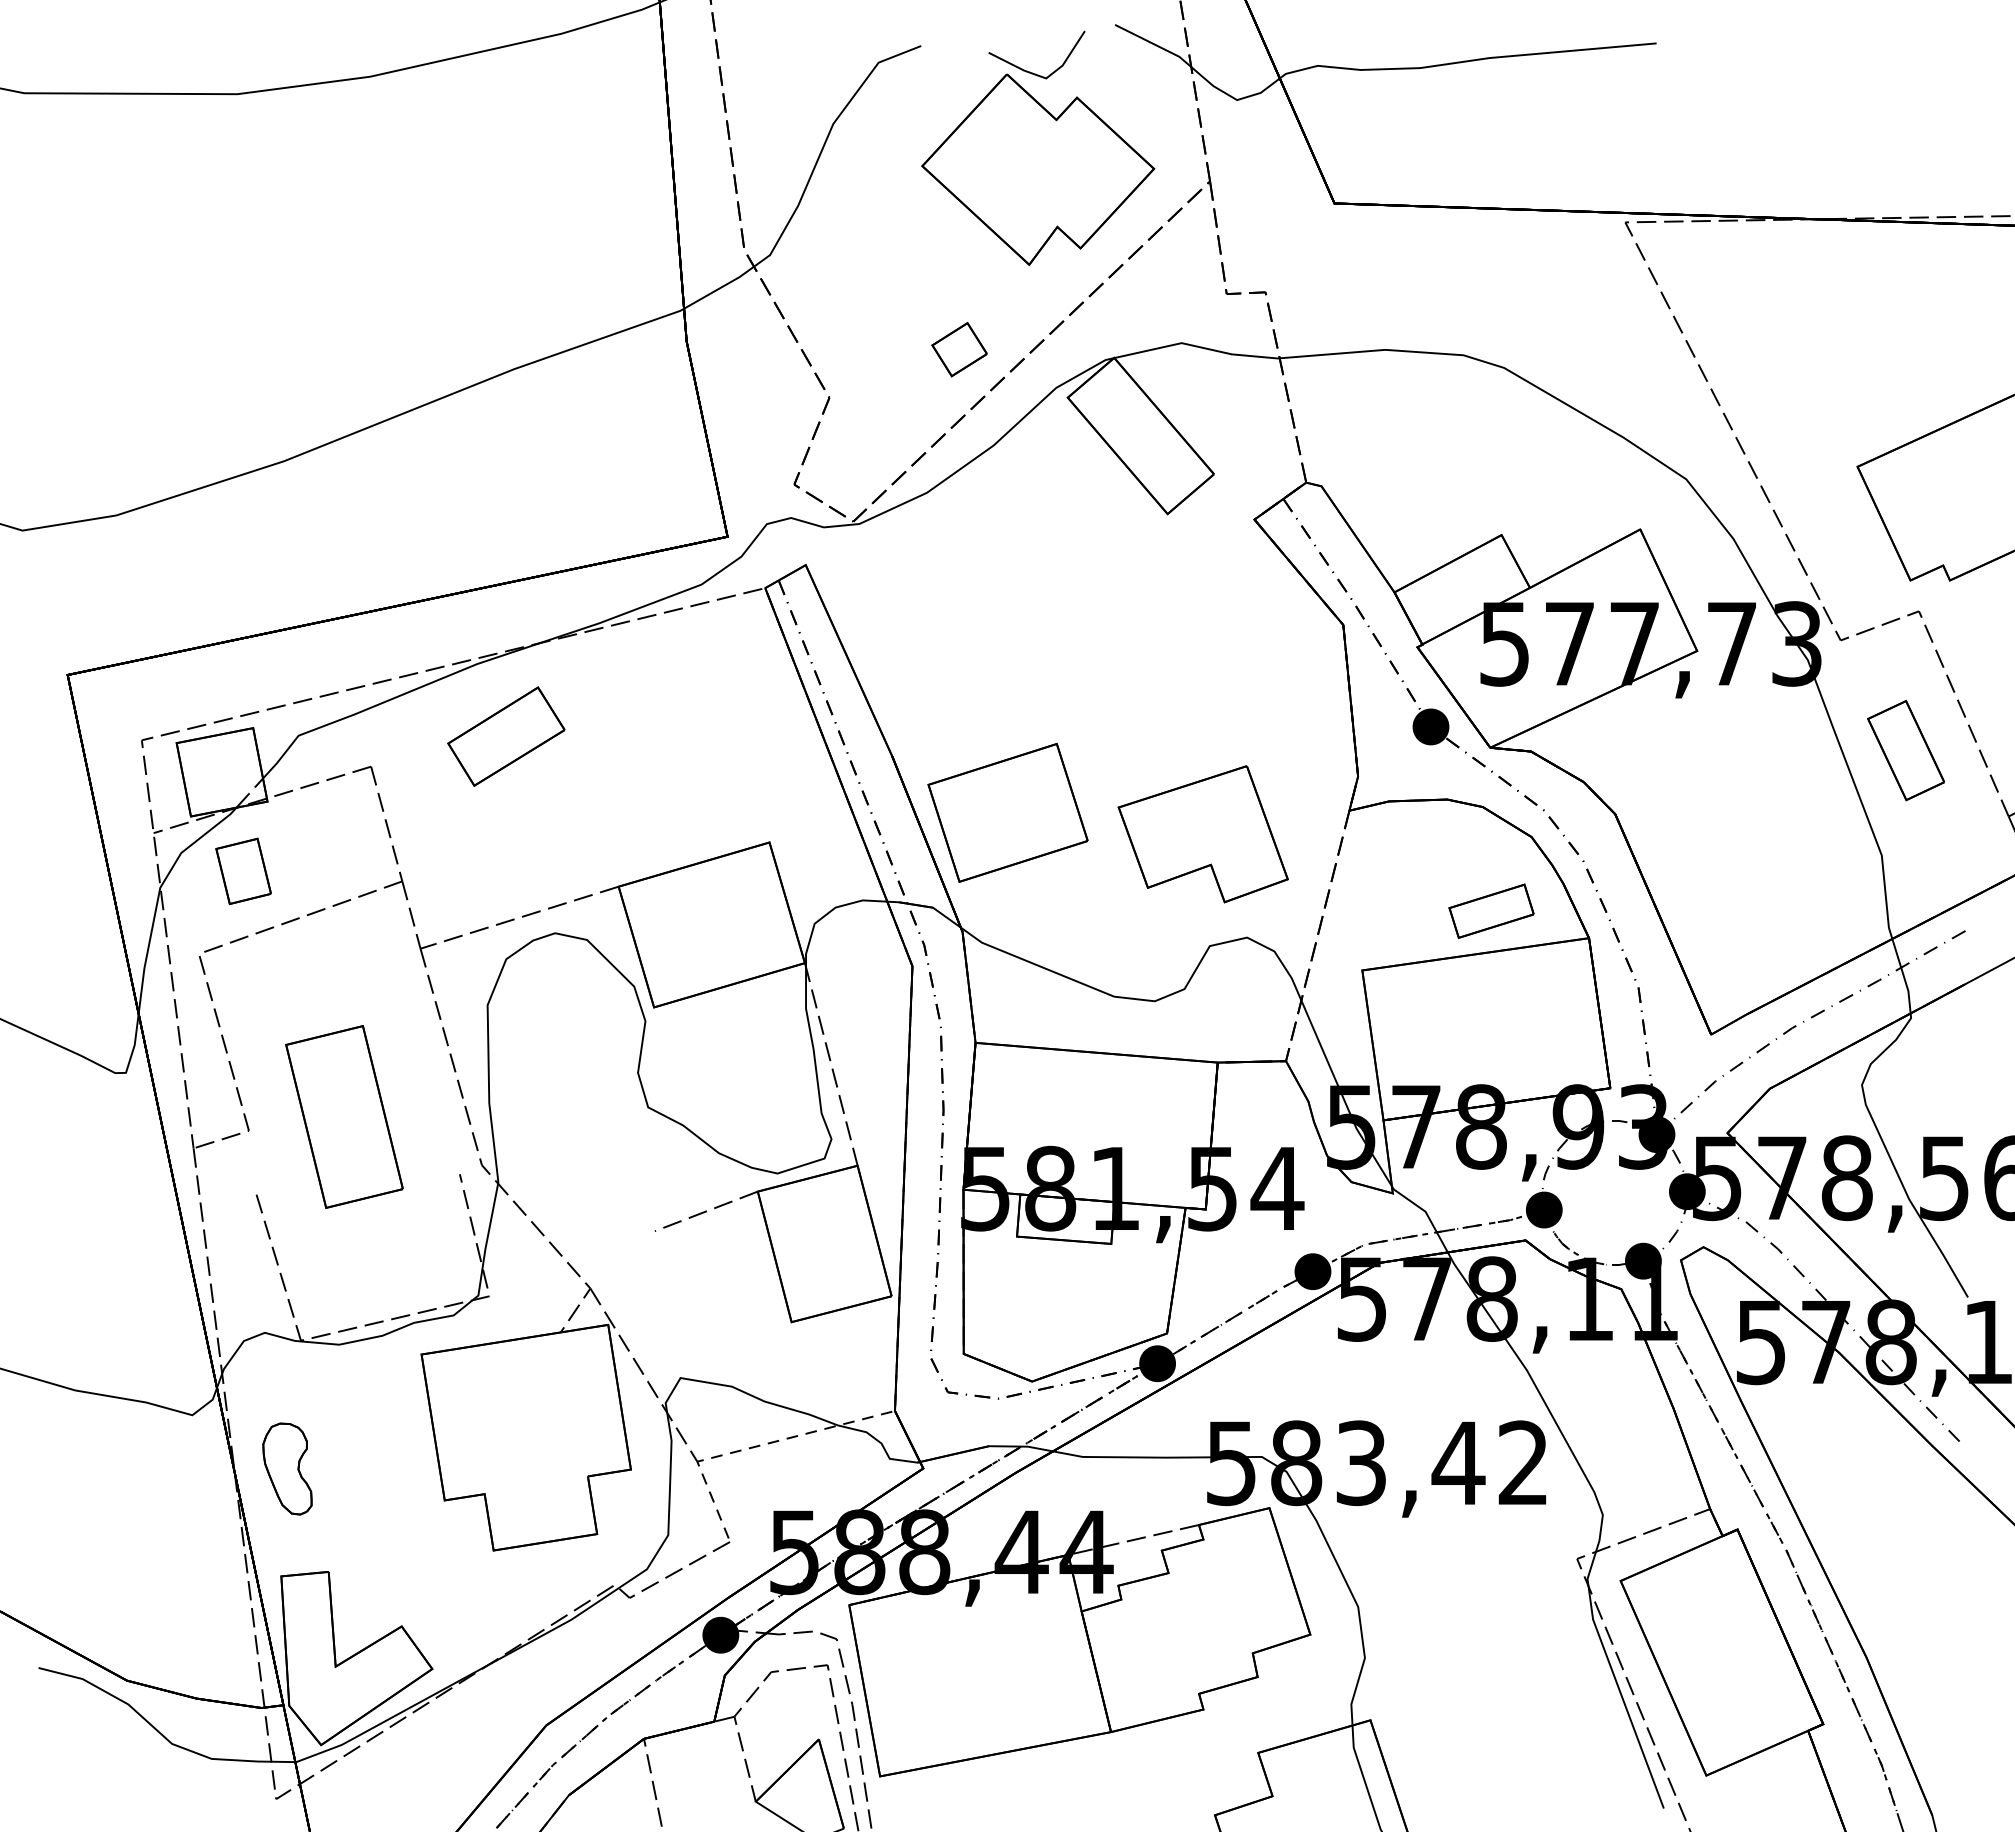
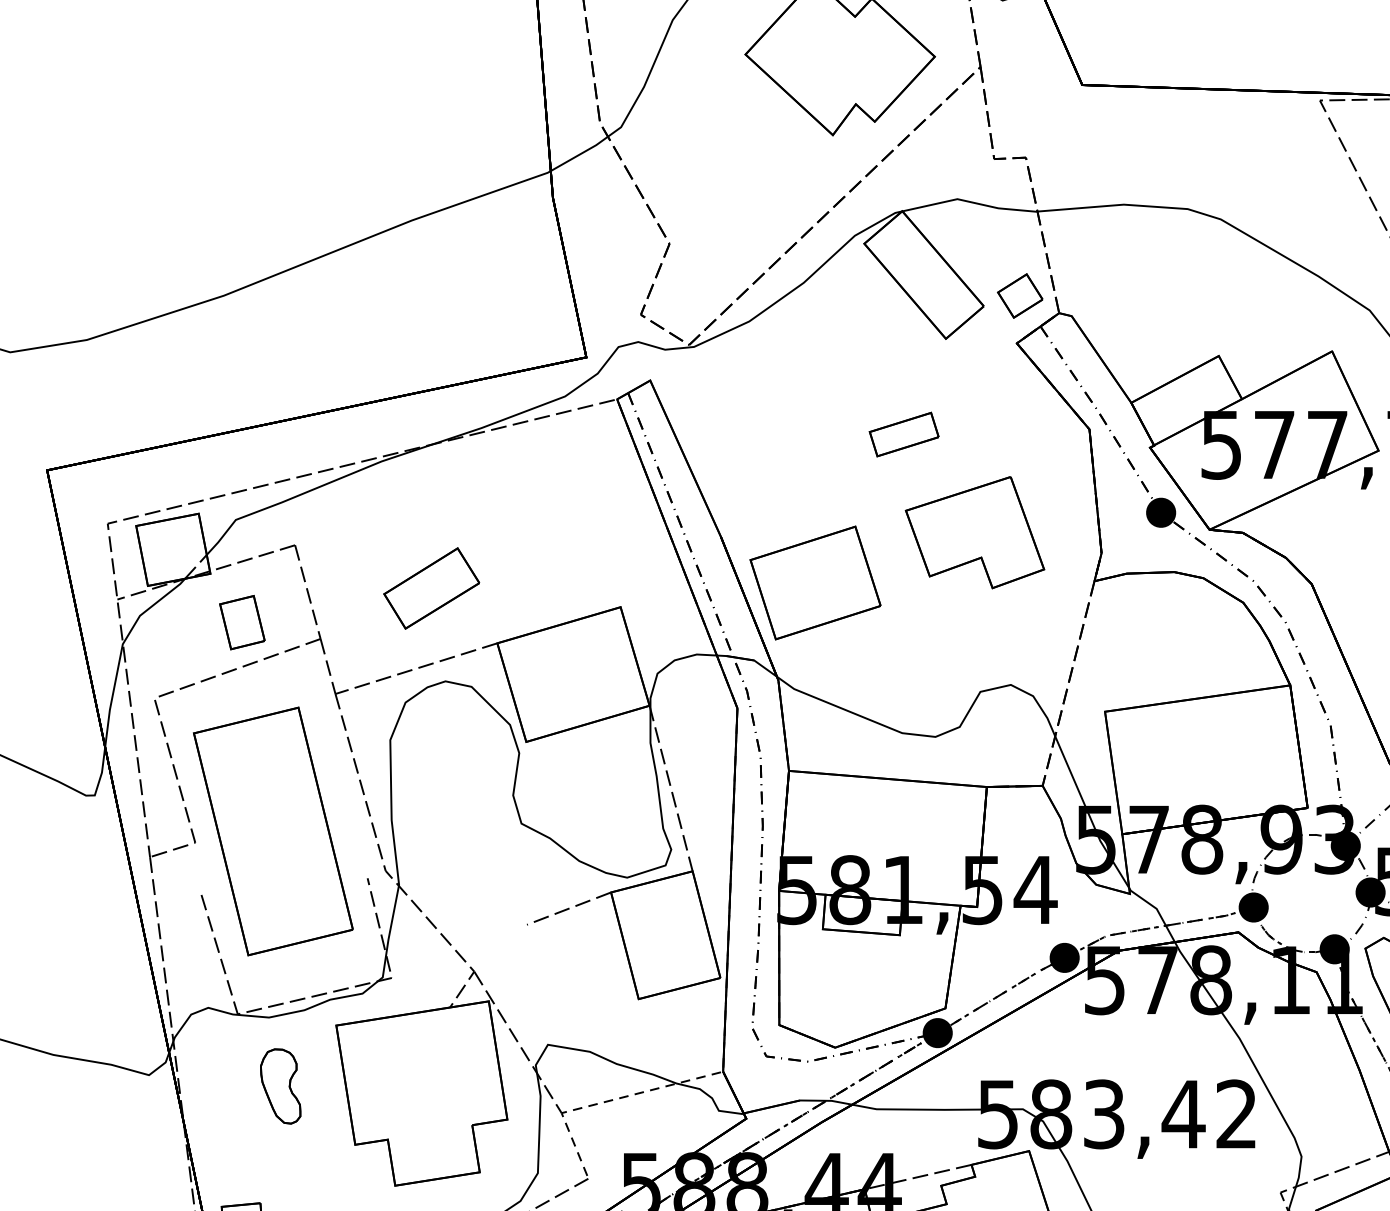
part: (959, 349) -> (1020, 295), moved
part: (506, 736) -> (431, 588), moved
part: (1202, 834) -> (974, 532), moved
part: (243, 871) -> (242, 622), moved
part: (1491, 910) -> (904, 433), moved
part: (344, 1116) -> (273, 831), size x1.67
part: (287, 1468) -> (280, 1086), moved

